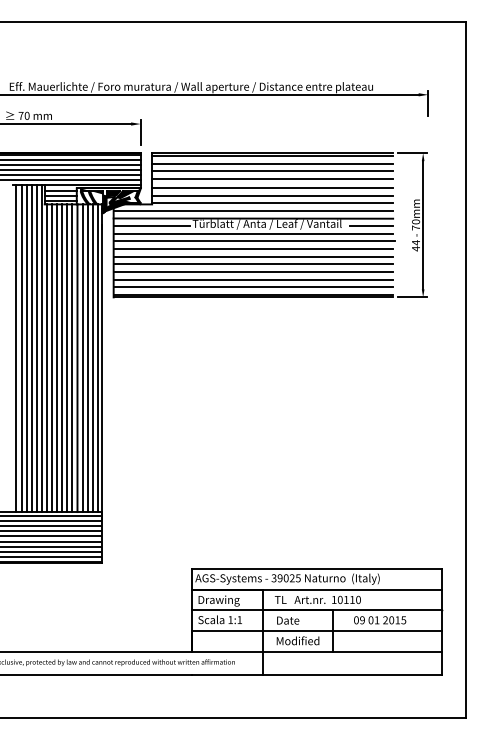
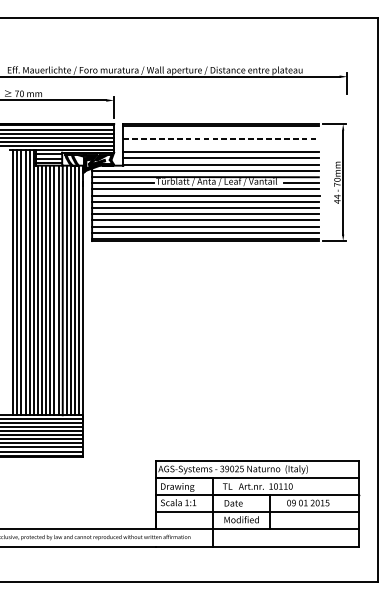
line: (272, 163) -> (220, 132), removed
line: (272, 171) -> (220, 138), solid -> dashed
line: (272, 178) -> (220, 144), removed

